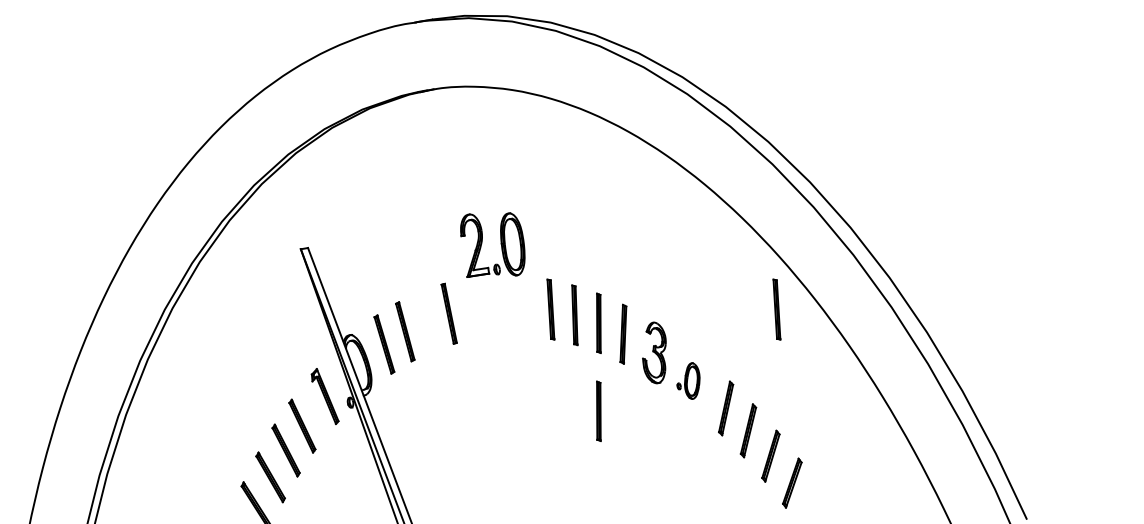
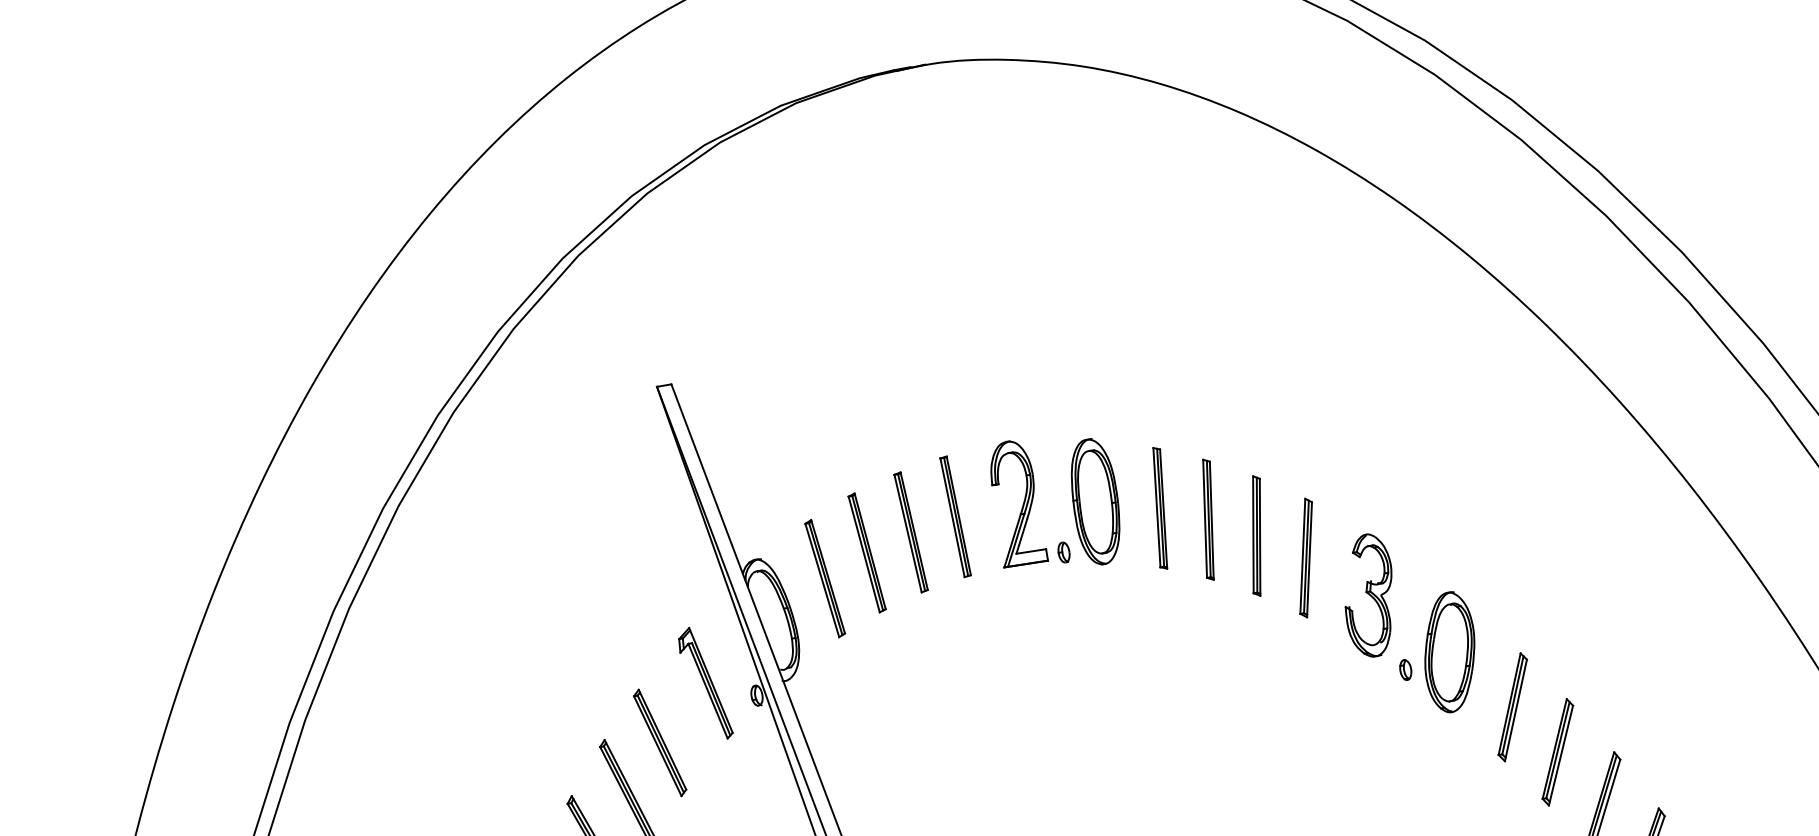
part: (500, 244) -> (1070, 502), moved
part: (776, 309) -> (1614, 508), removed
part: (426, 321) -> (909, 532), added
part: (688, 380) -> (1437, 650), size x1.67
part: (598, 410) -> (1255, 711), removed

